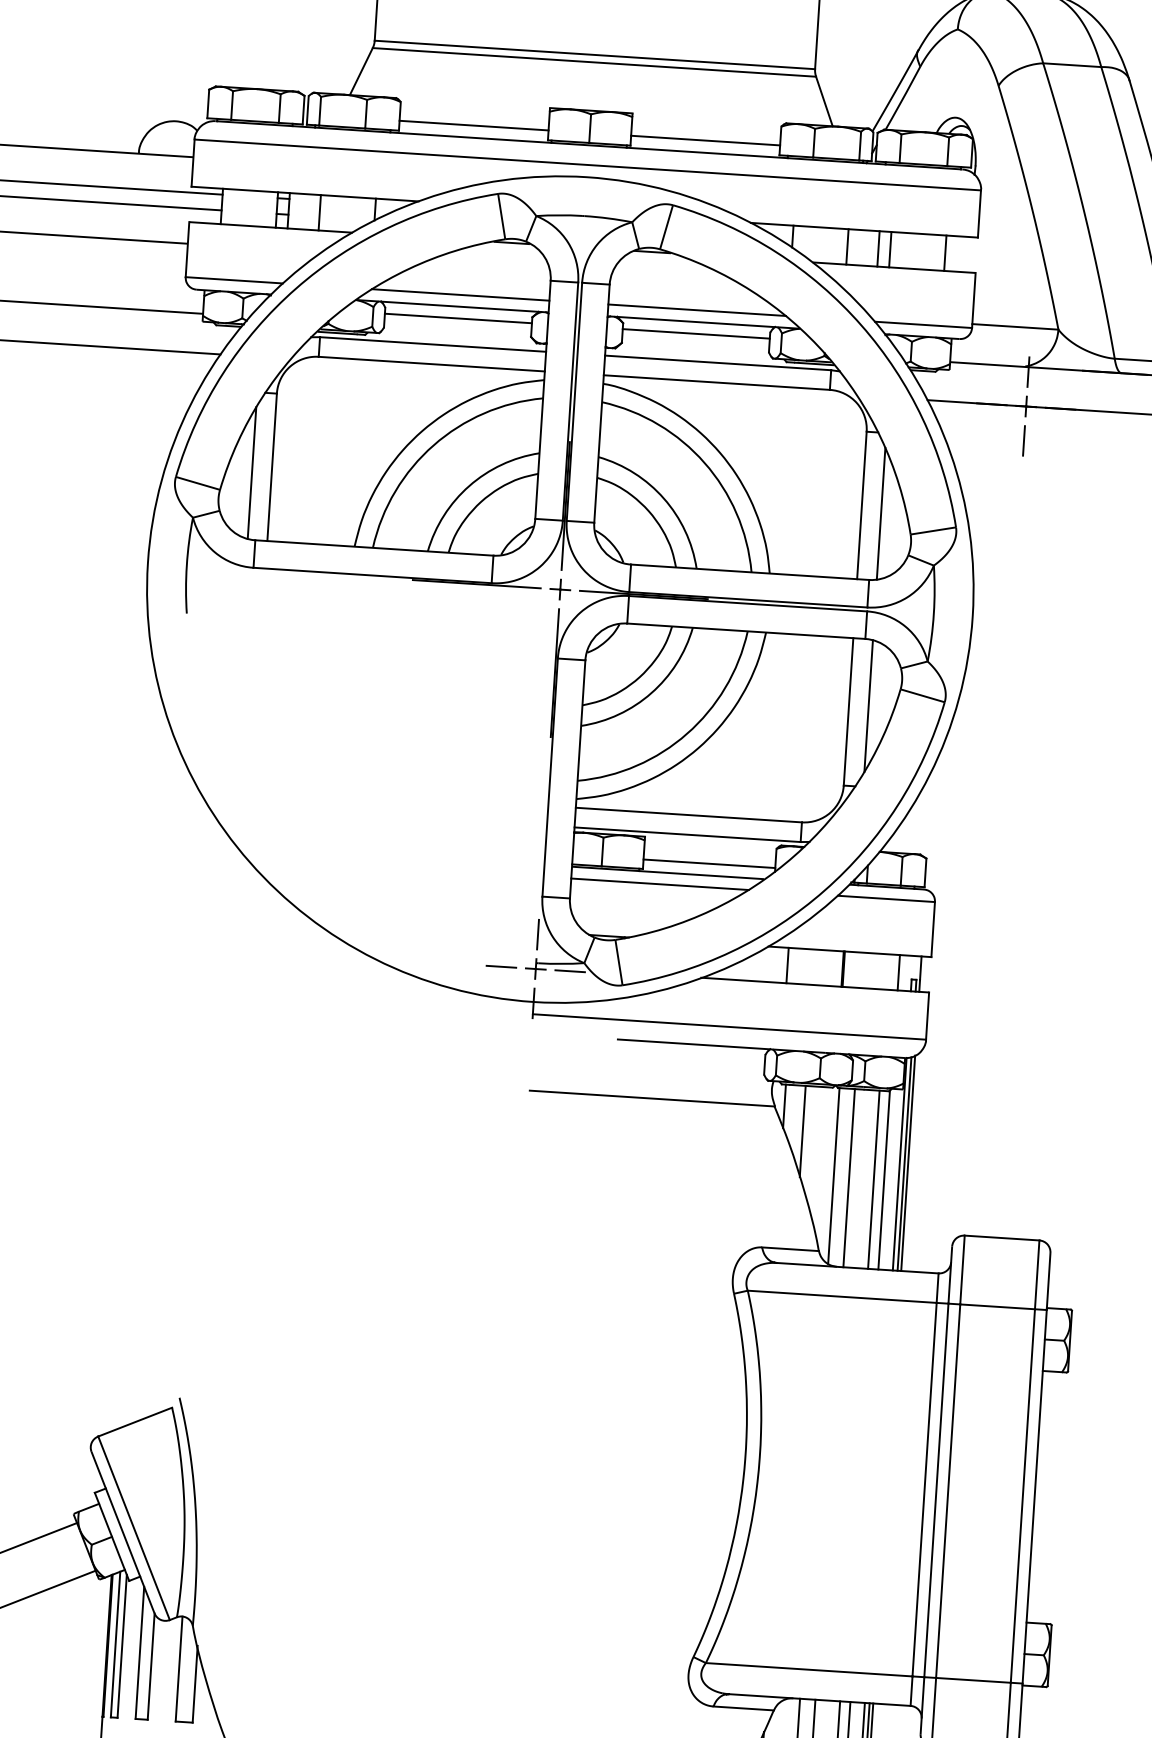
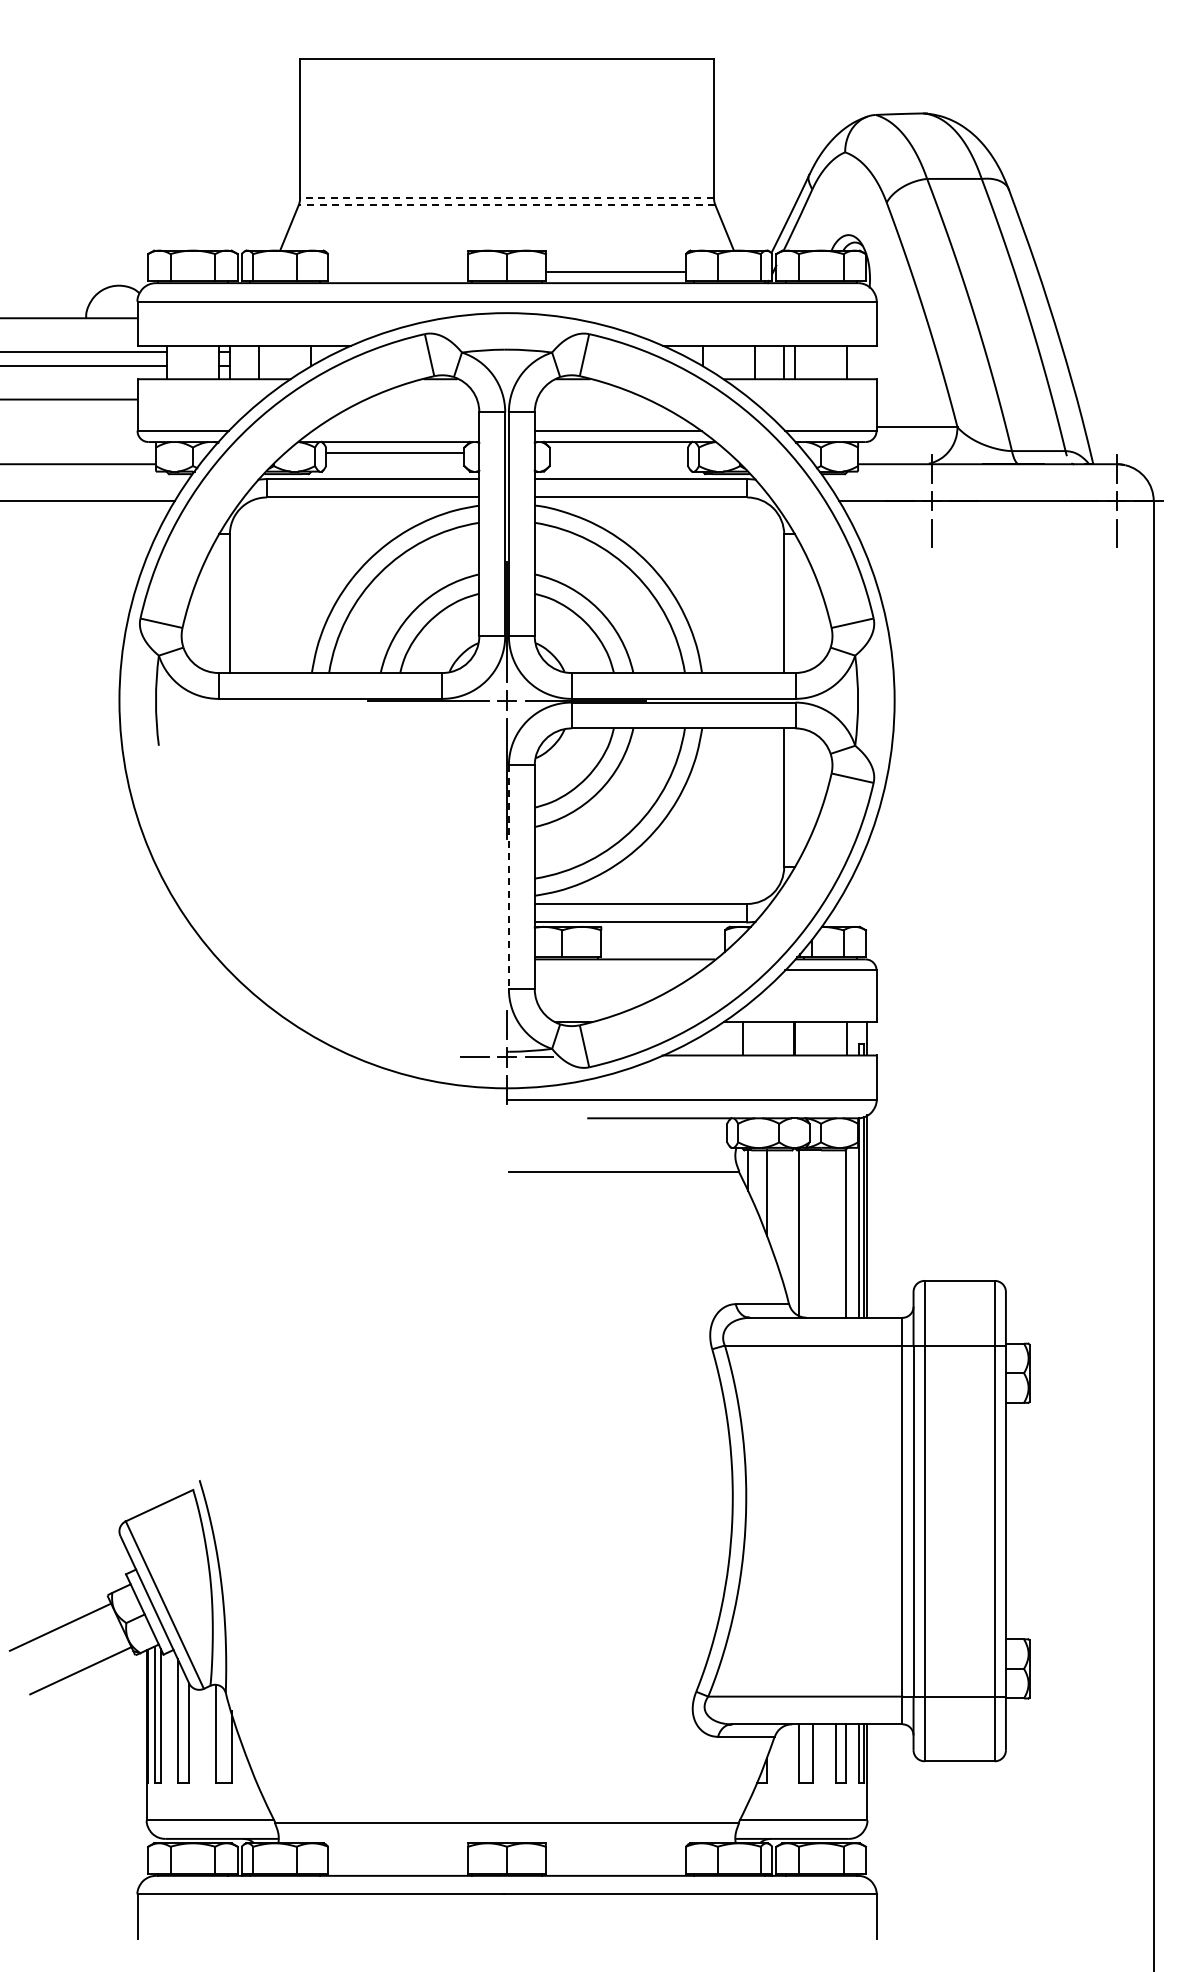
line: (595, 55) -> (507, 198), solid -> dashed
line: (593, 62) -> (506, 205), solid -> dashed
line: (474, 125) -> (398, 271), removed
line: (460, 294) -> (395, 430), removed
line: (695, 334) -> (618, 453), removed
line: (252, 473) -> (211, 610), removed
line: (880, 513) -> (802, 610), removed
line: (868, 706) -> (802, 791), removed
line: (549, 777) -> (508, 877), solid -> dashed
line: (709, 863) -> (663, 948), removed
line: (659, 884) -> (617, 970), removed
line: (848, 1177) -> (812, 1233), removed
line: (874, 1179) -> (836, 1233), removed

